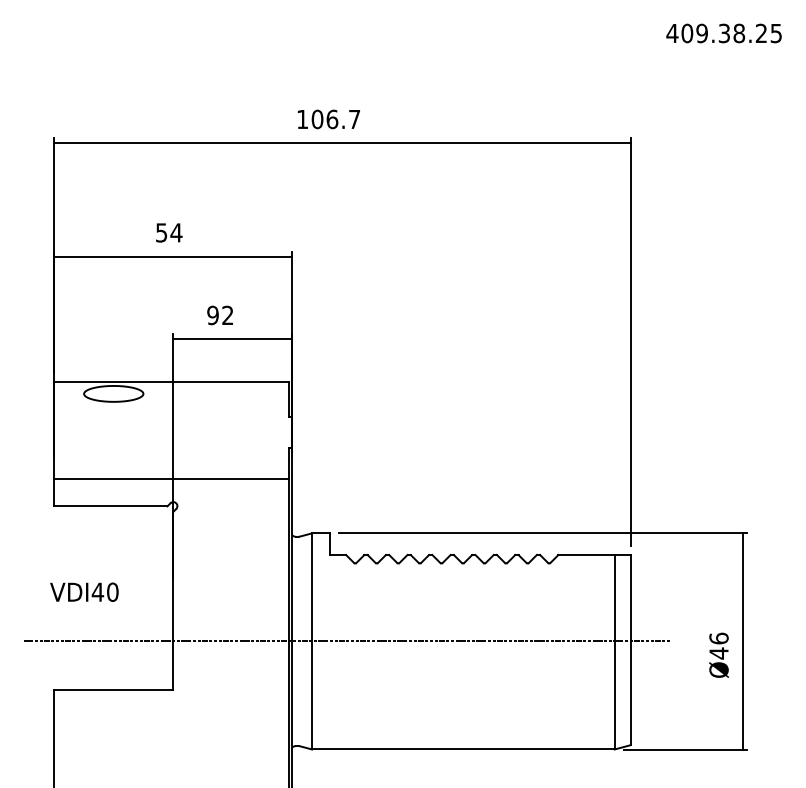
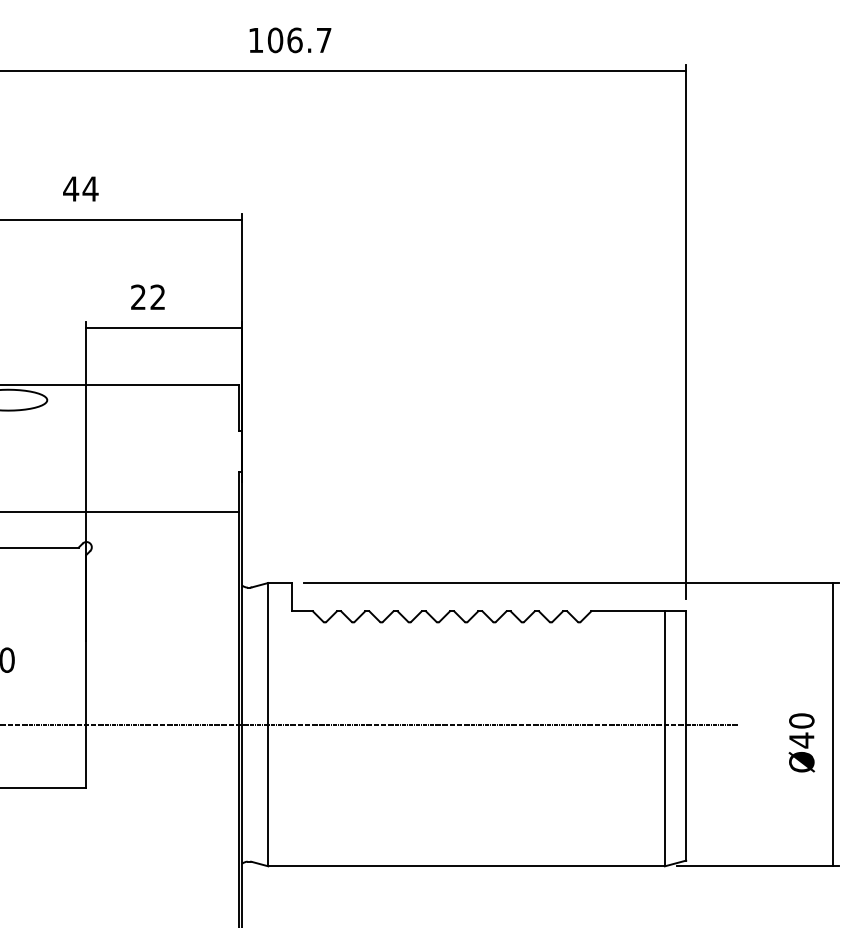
text: (161, 232) -> (70, 188), 54 -> 44
text: (212, 315) -> (137, 297), 92 -> 22
text: (718, 638) -> (801, 720), Ø46 -> Ø40

